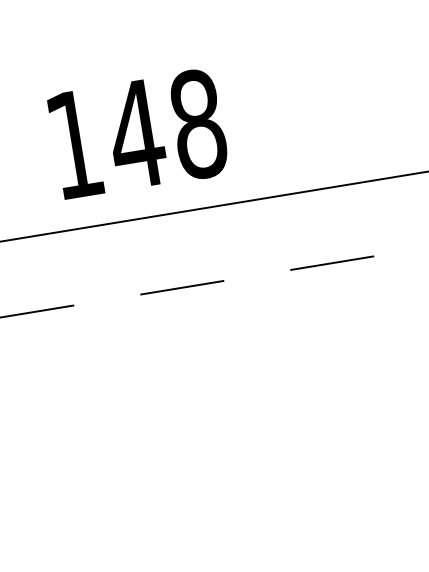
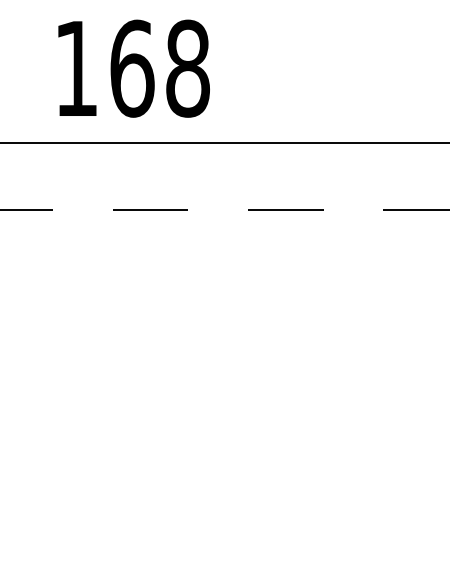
text: (135, 134) -> (131, 68), 148 -> 168

